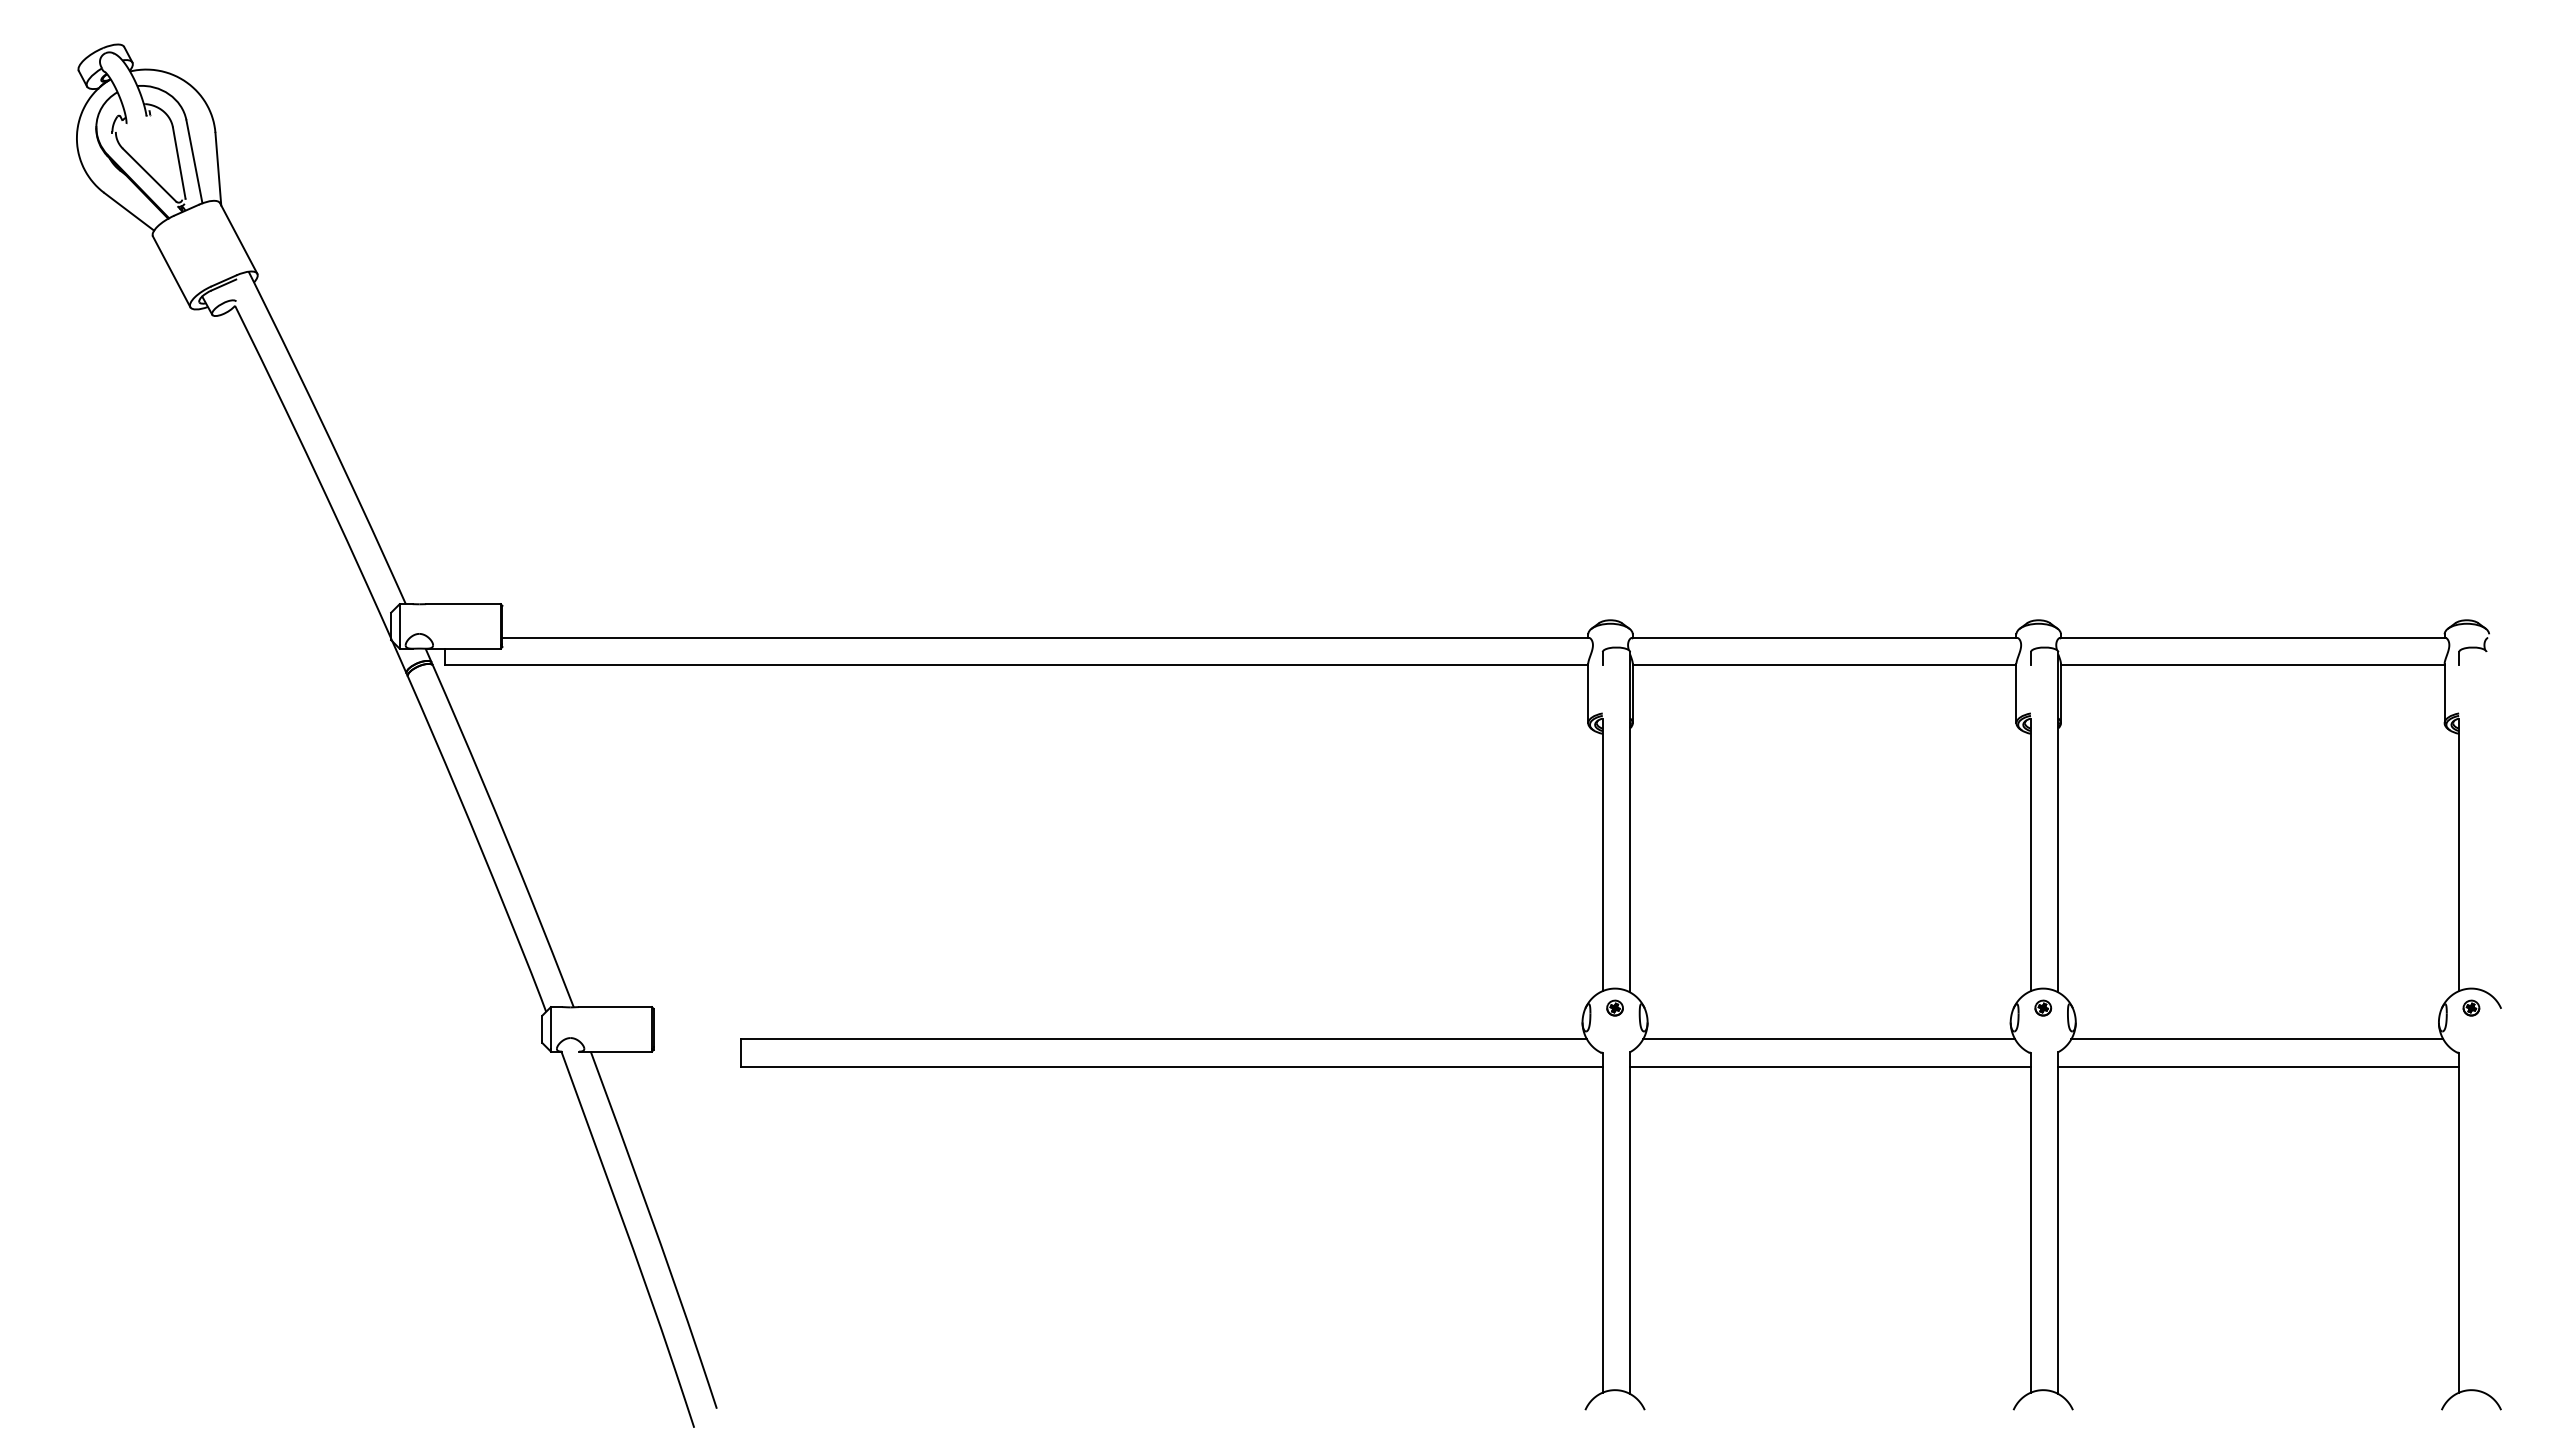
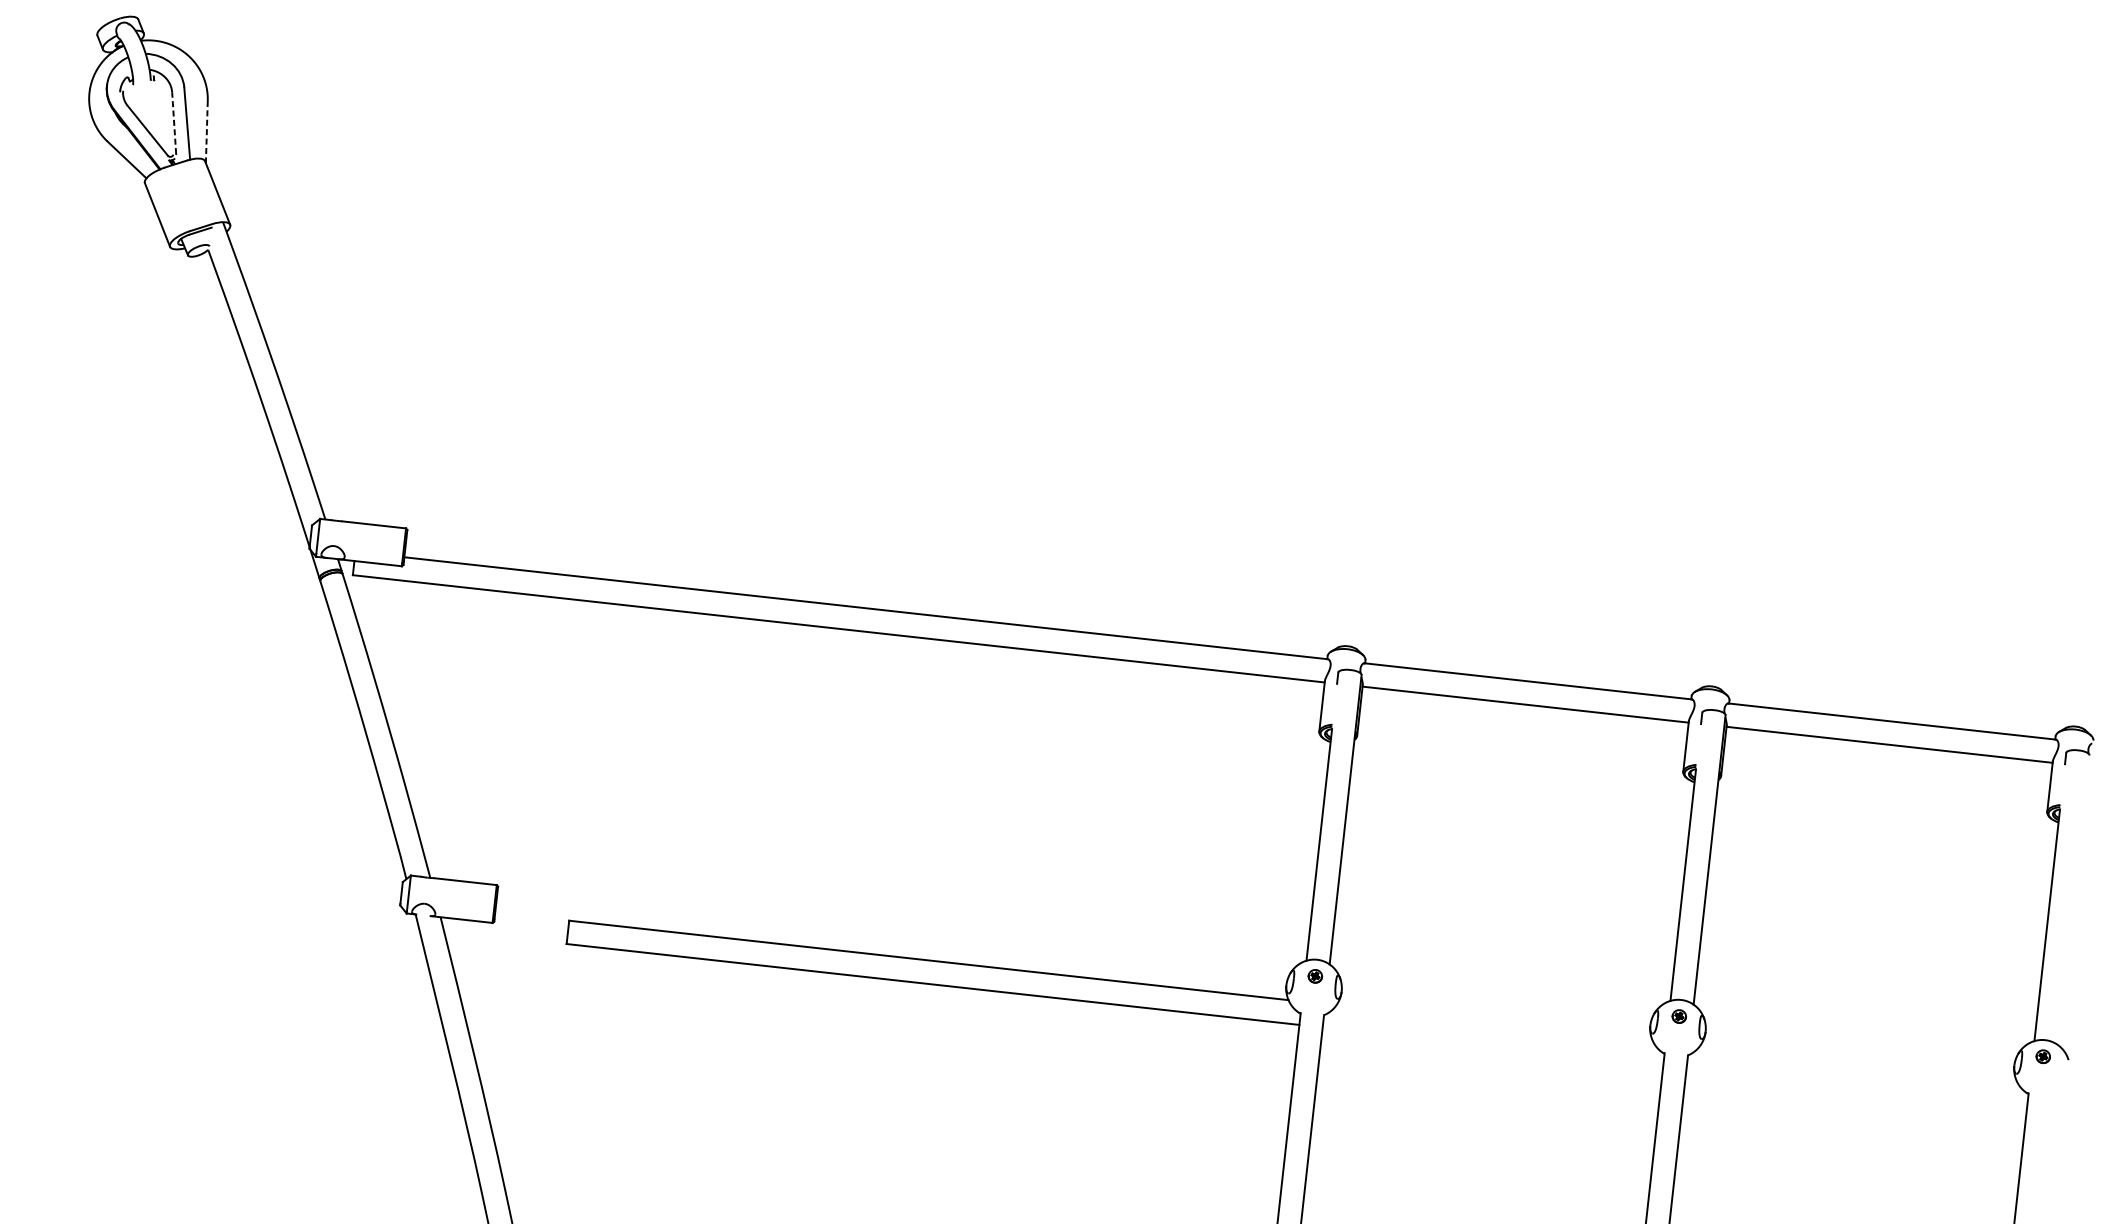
line: (179, 162) -> (174, 122), solid -> dashed
line: (218, 169) -> (206, 132), solid -> dashed
line: (1829, 1039) -> (1494, 1023), removed
line: (2257, 1039) -> (1858, 1063), removed
line: (1830, 1066) -> (1493, 1046), removed
line: (2258, 1066) -> (1856, 1086), removed

